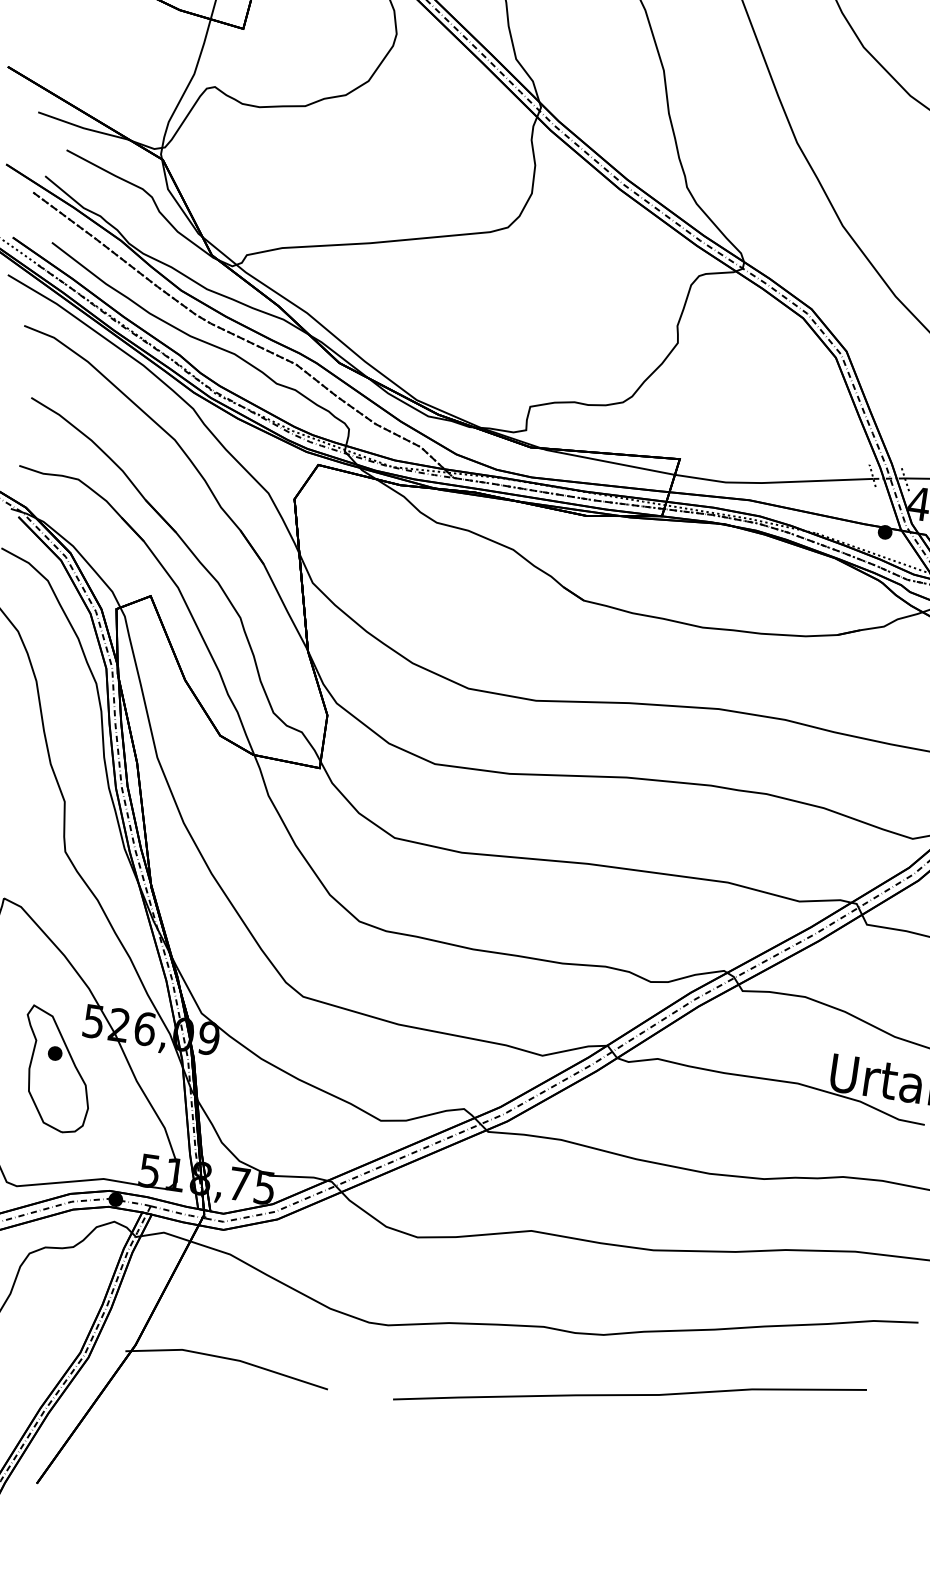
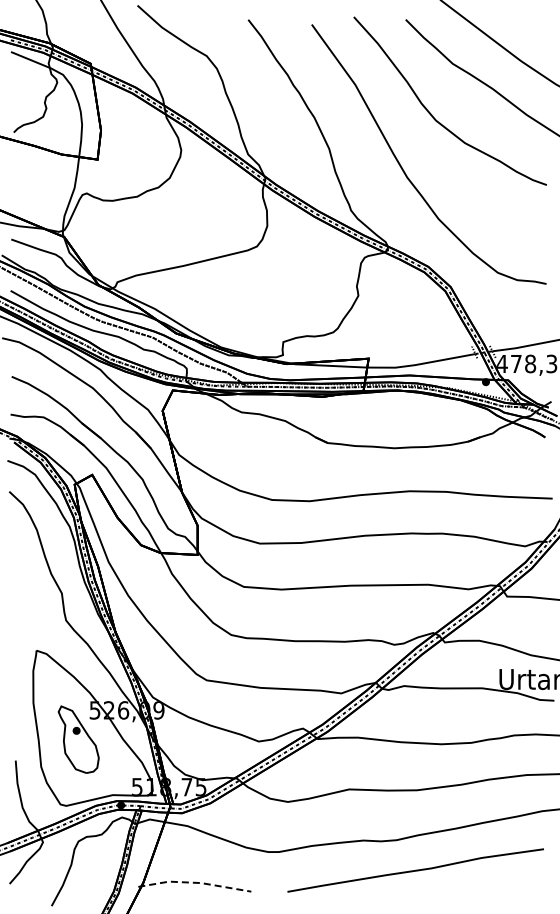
line: (227, 1358) -> (194, 882), solid -> dashed

